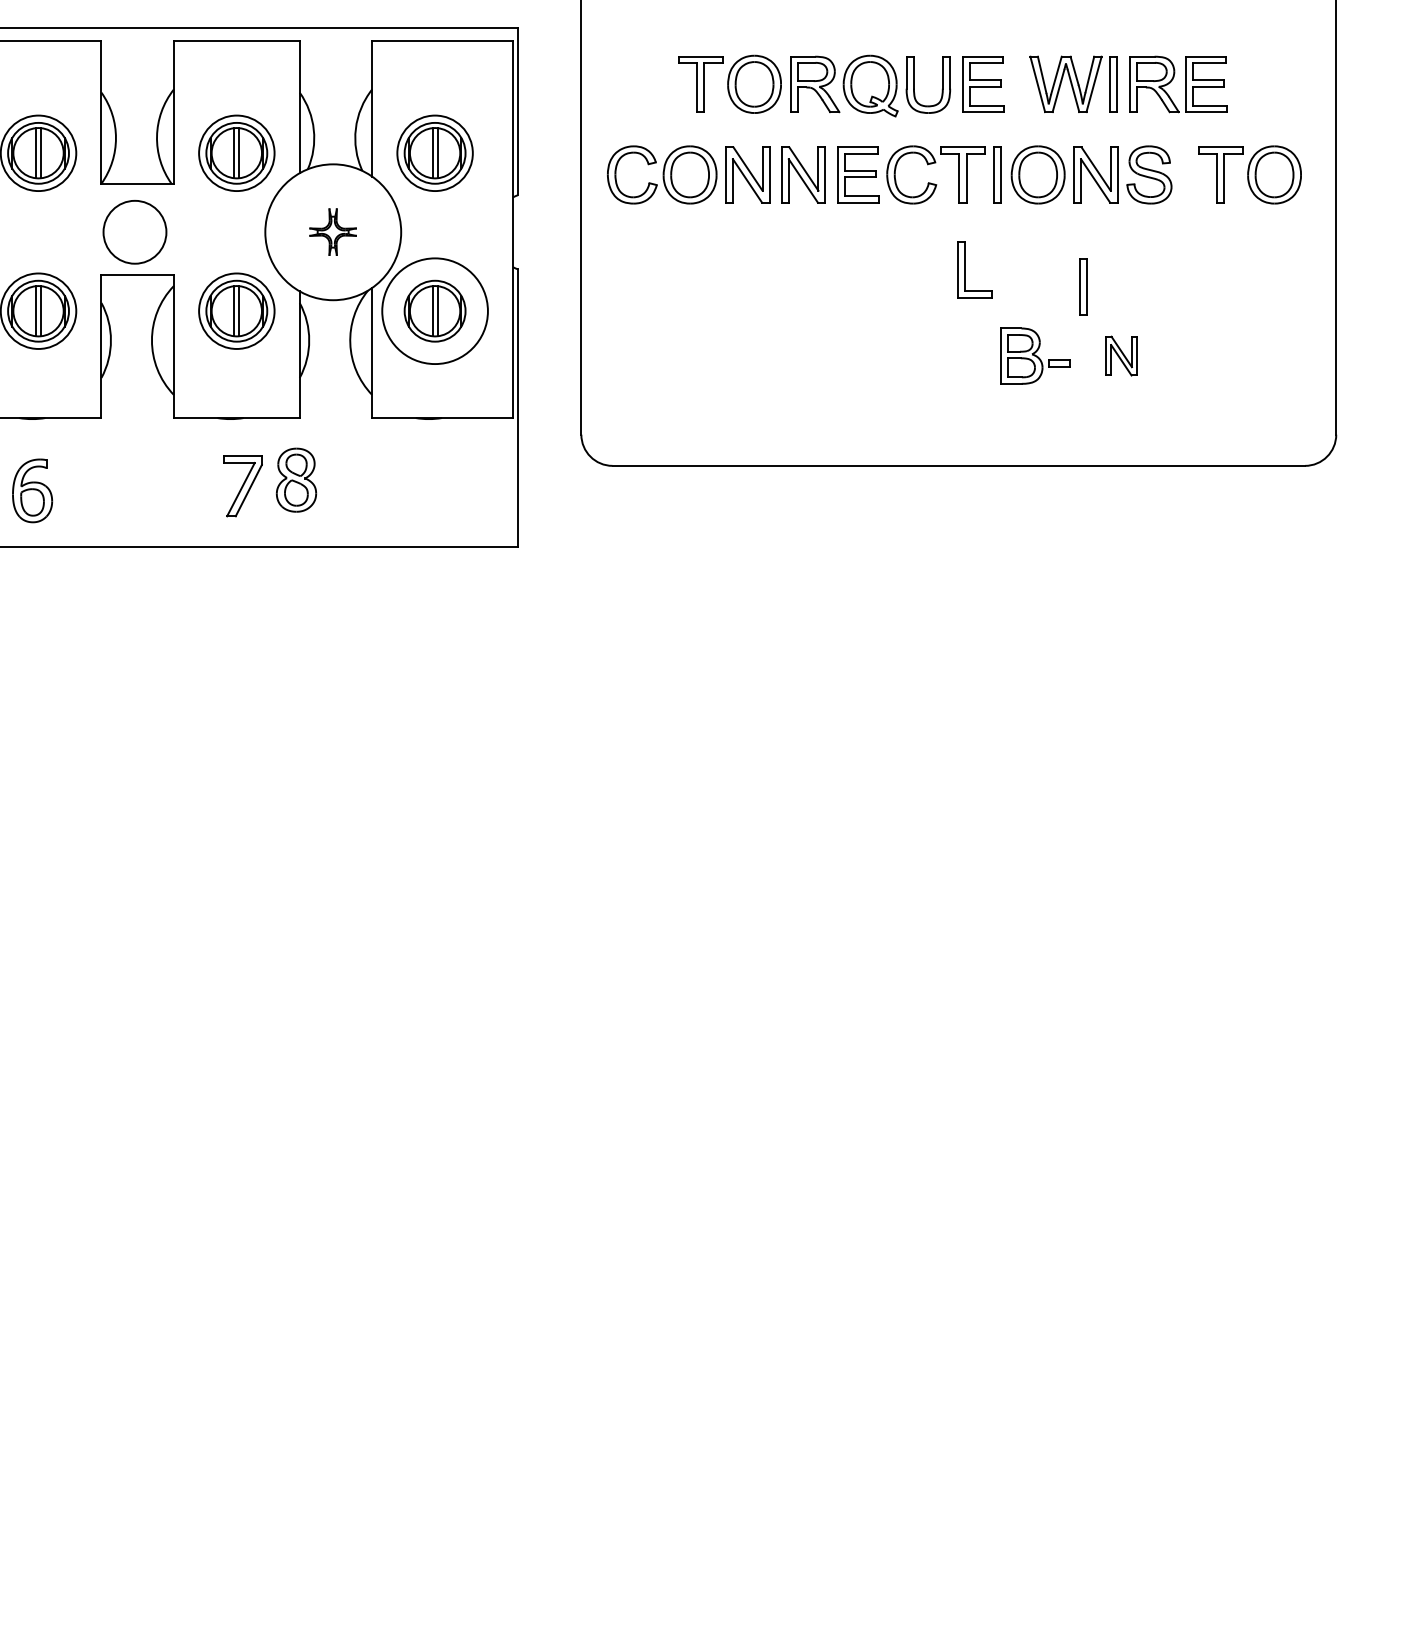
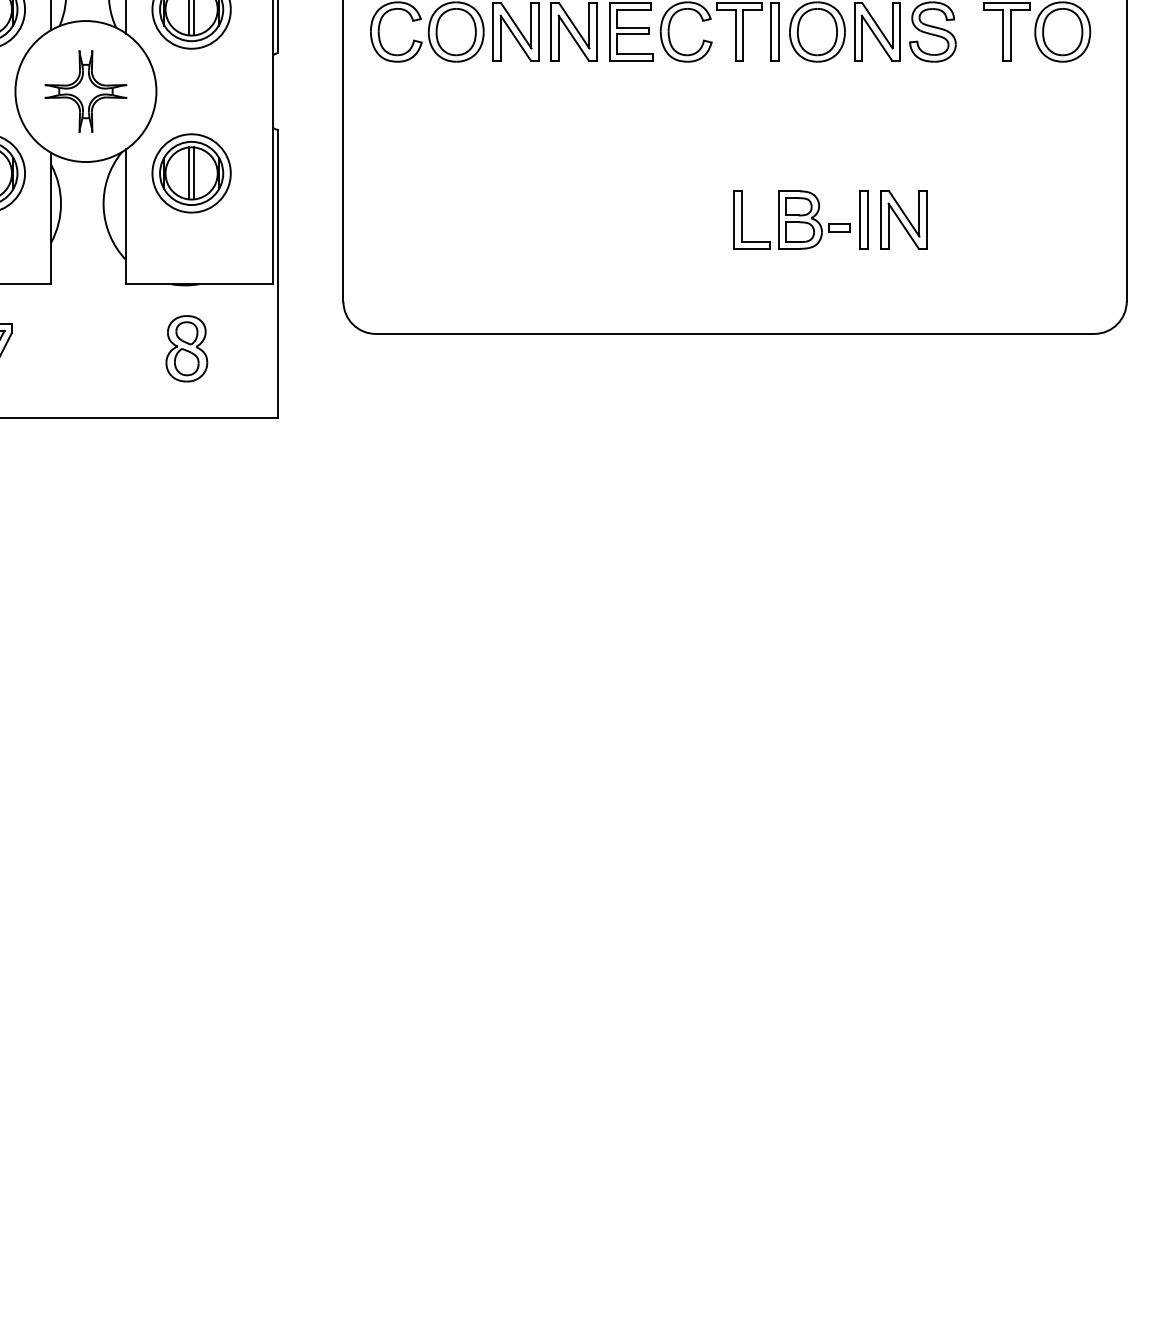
part: (332, 231) -> (85, 90), size x1.67
part: (965, 269) -> (742, 219), moved
part: (1083, 286) -> (864, 219), moved
circle: (434, 310) -> (191, 172), size x0.71
part: (1121, 355) -> (903, 219), size x1.43
part: (296, 479) -> (186, 348), moved

